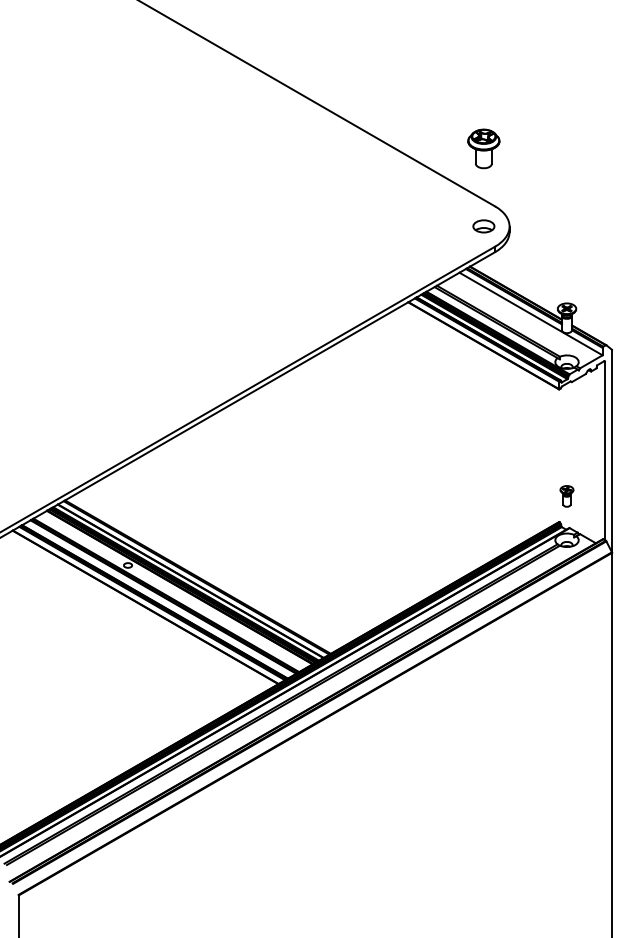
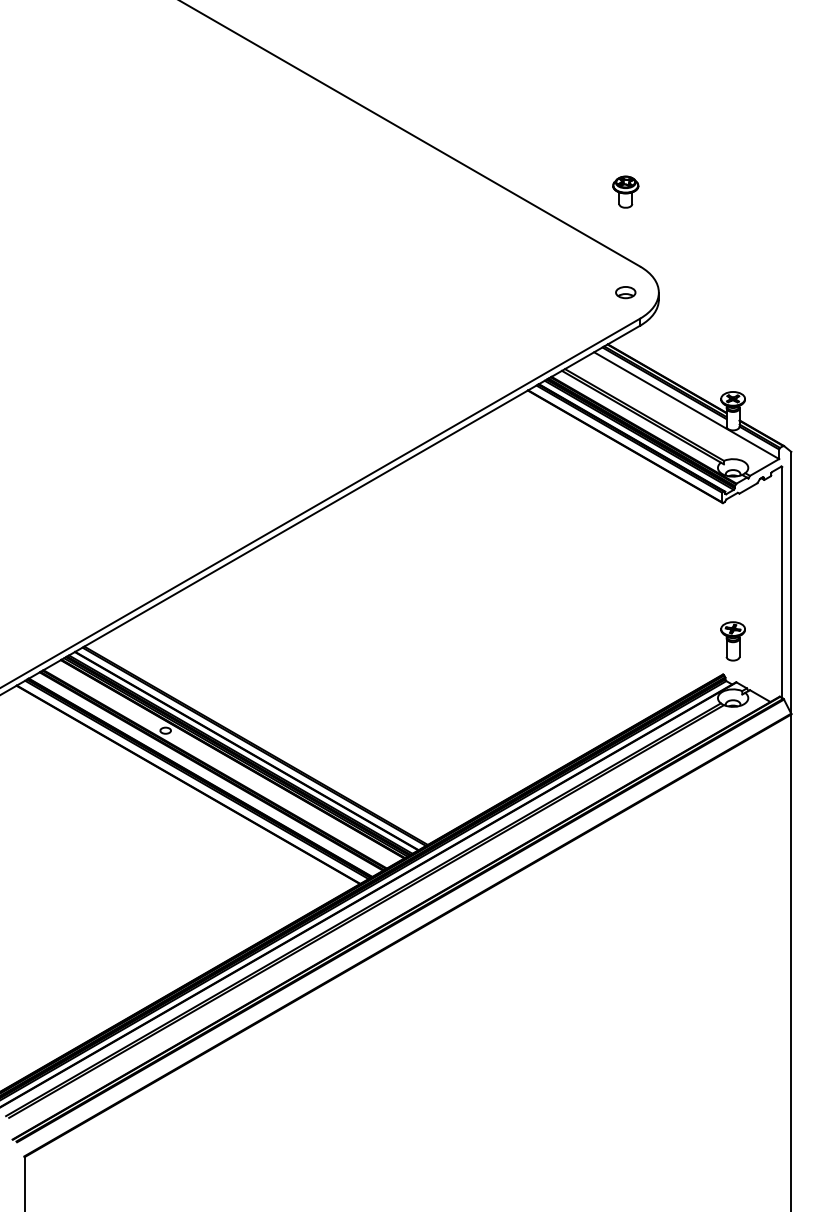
part: (483, 148) -> (625, 191), size x0.62
part: (483, 226) -> (625, 292), size x0.71
part: (566, 496) -> (732, 641), size x1.43

